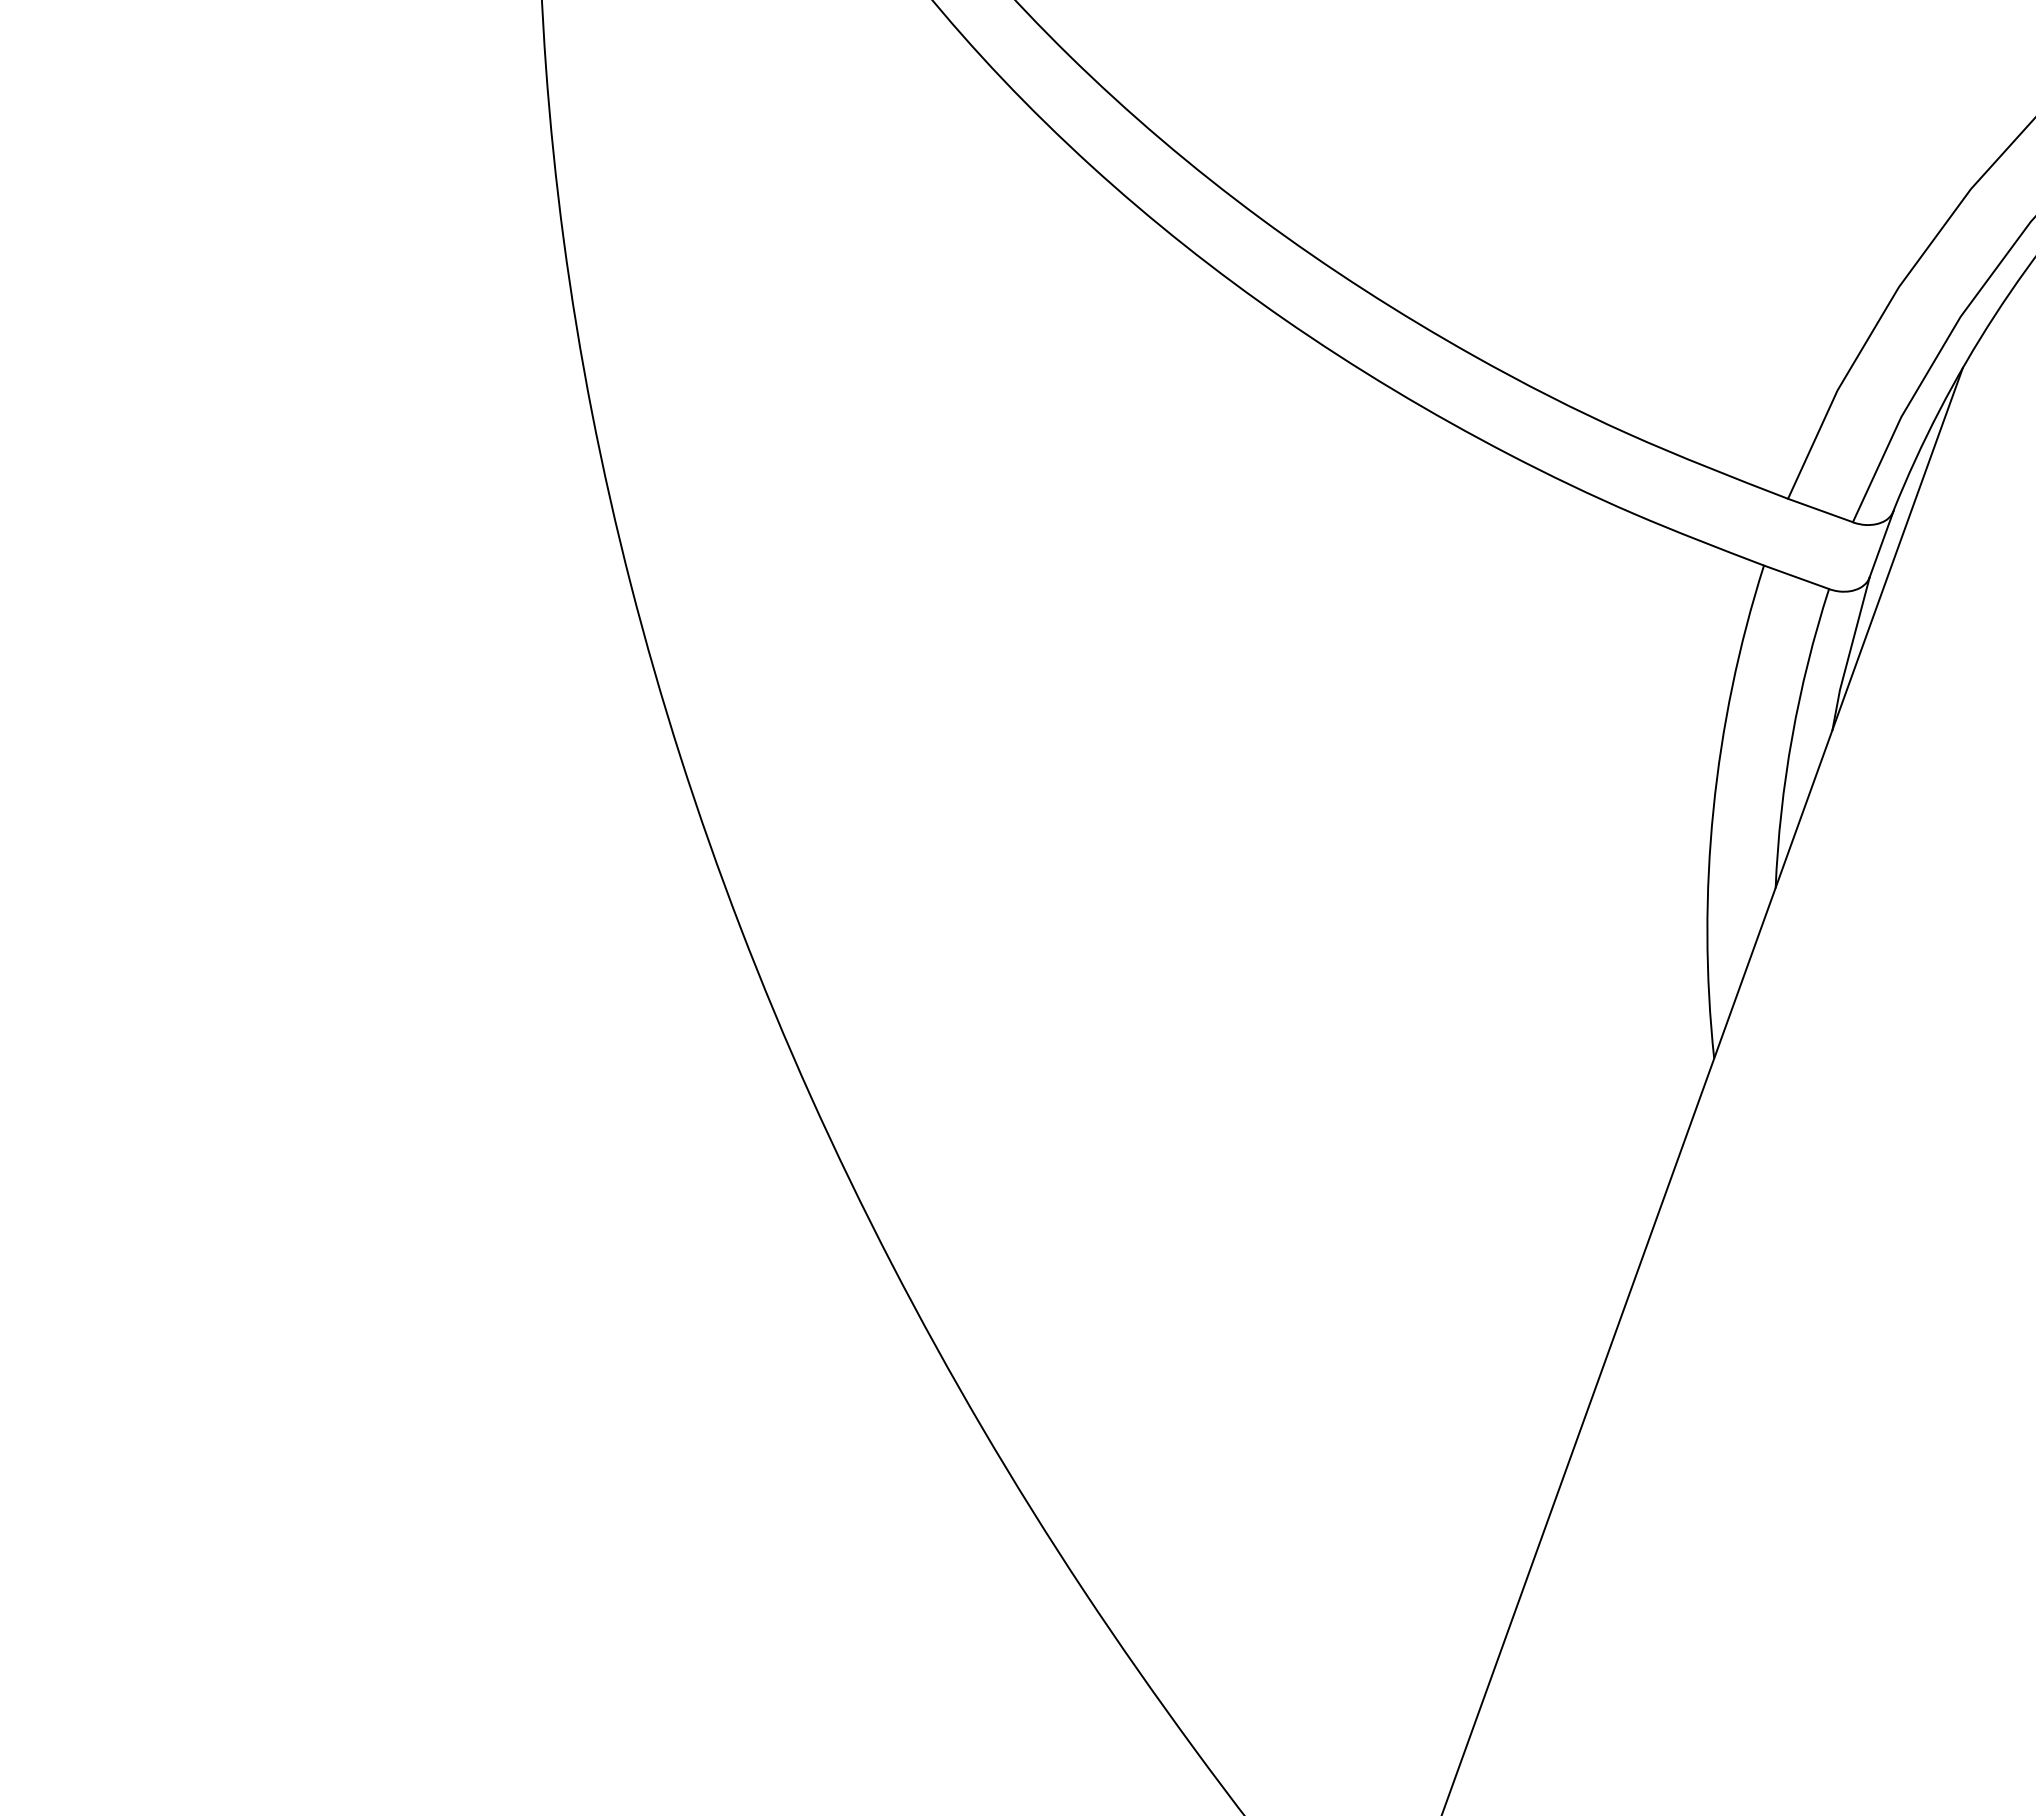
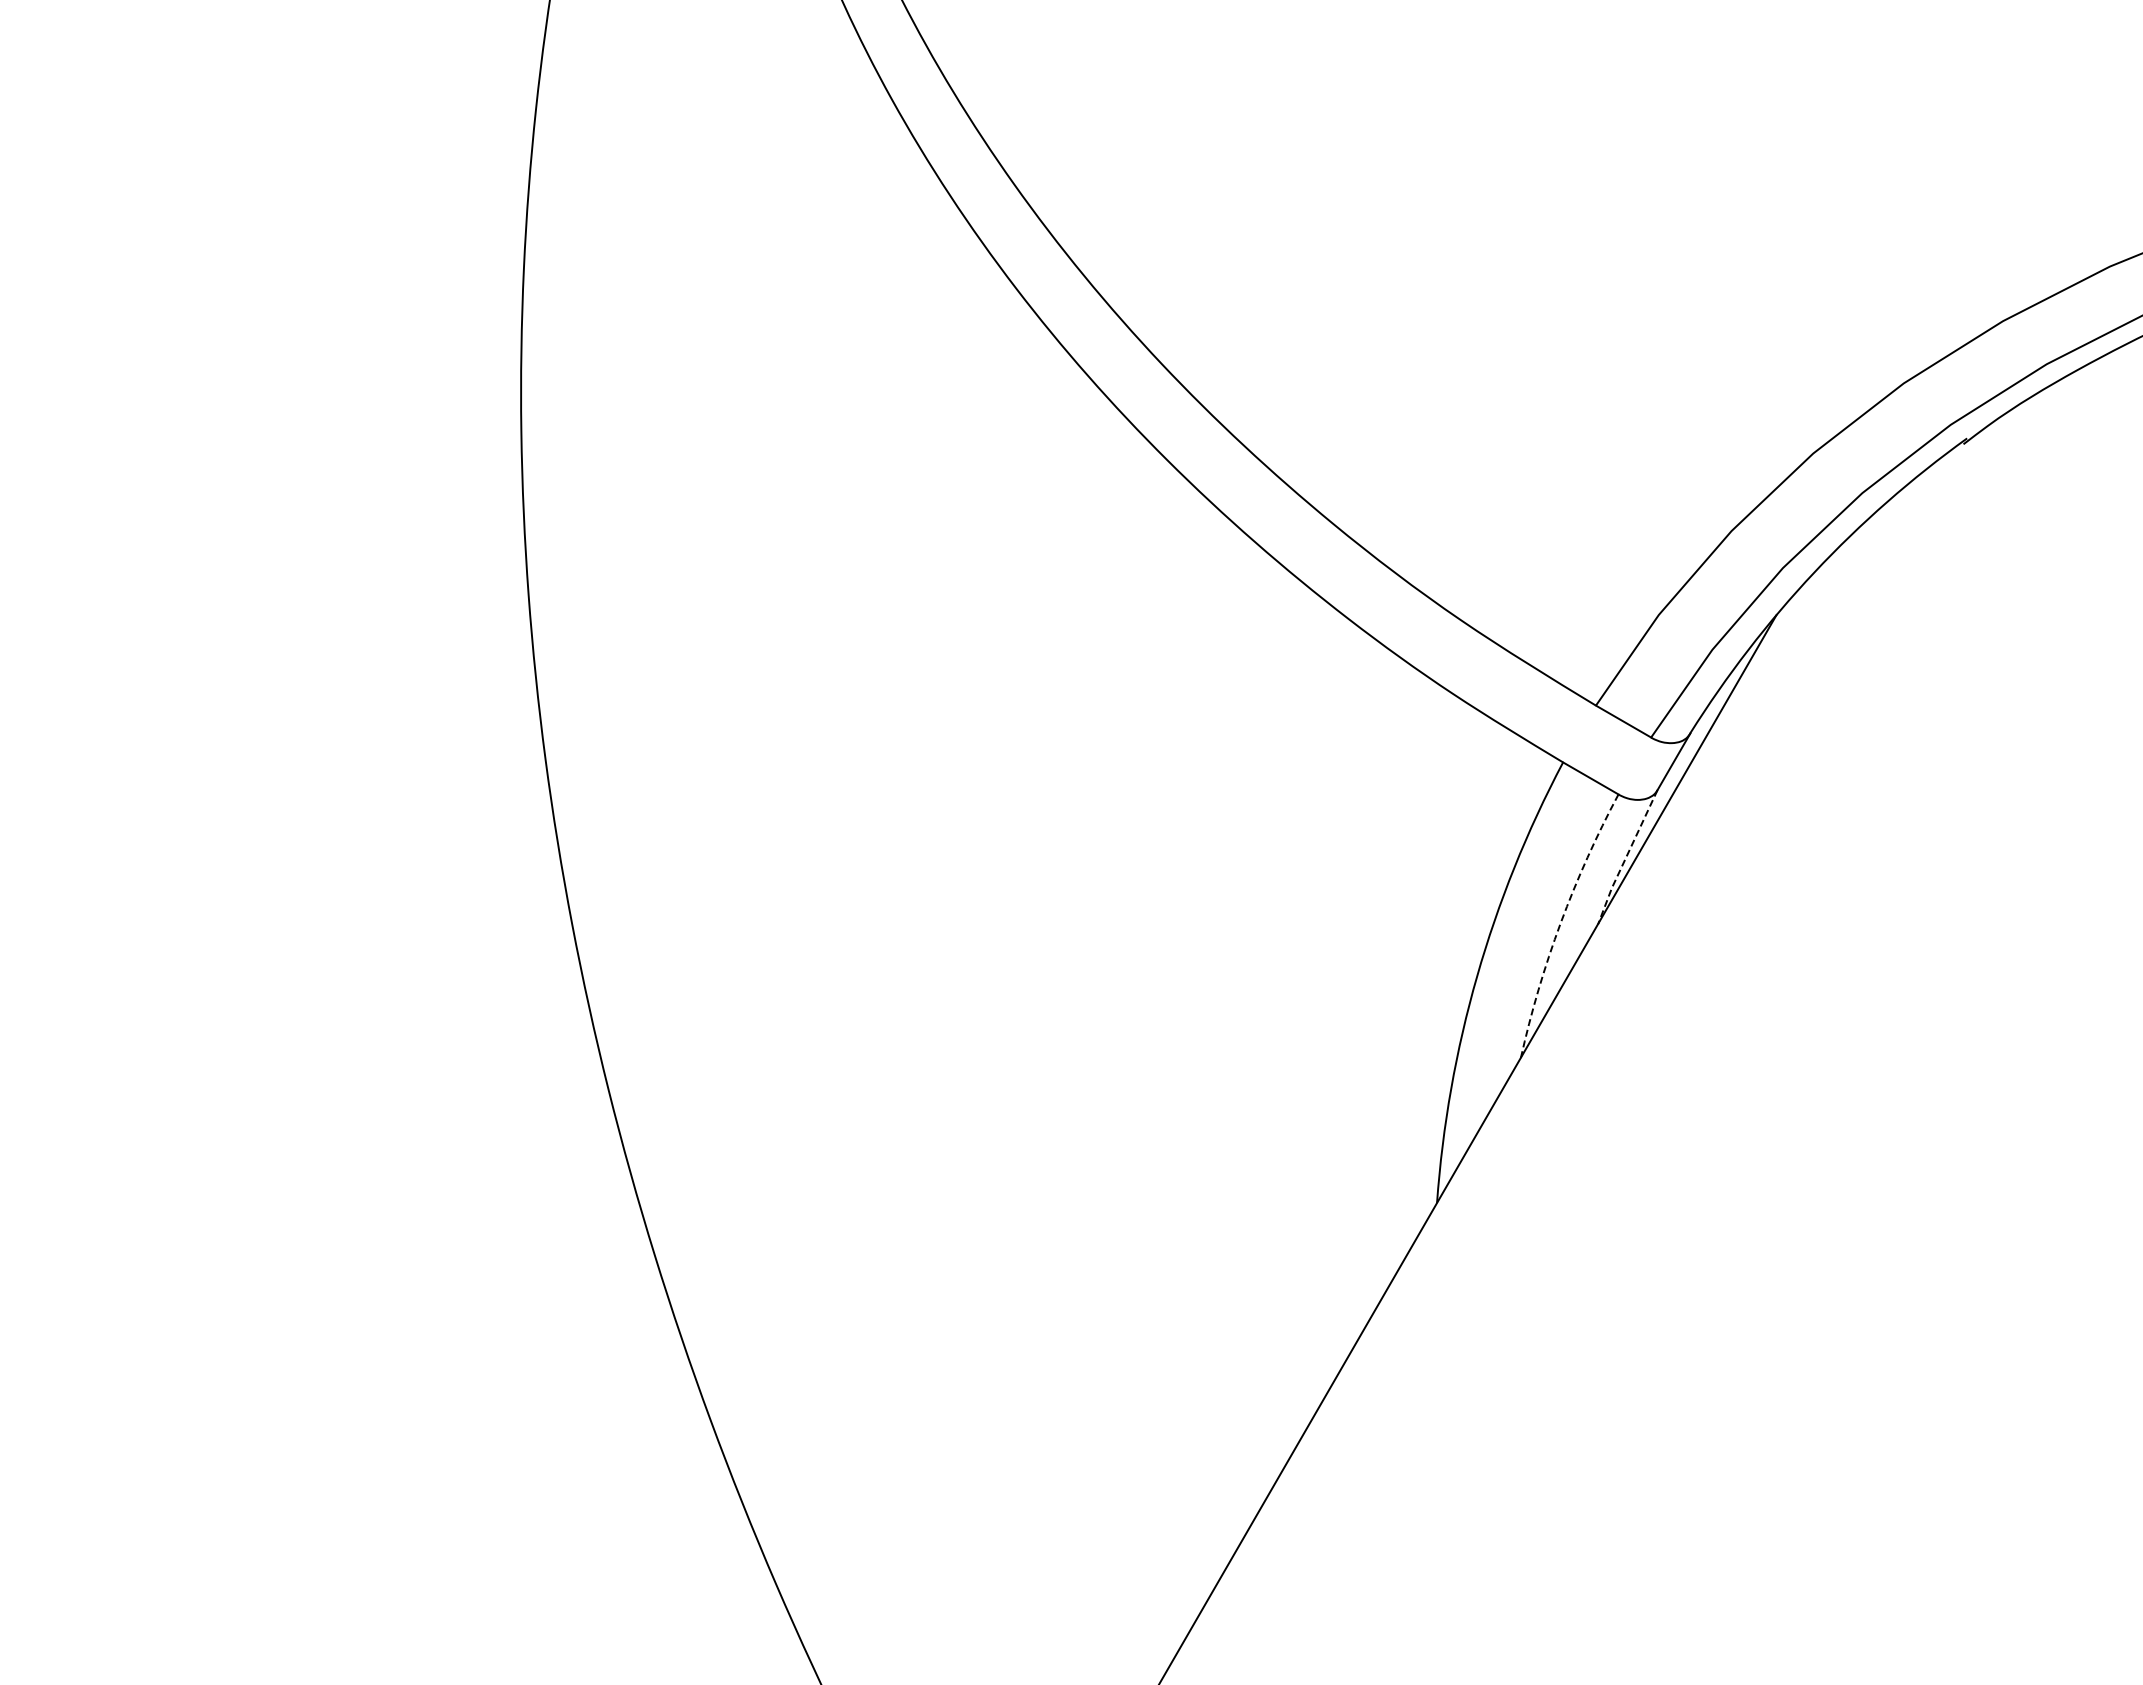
line: (1849, 654) -> (1626, 857), solid -> dashed
arc: (1792, 737) -> (1560, 923), solid -> dashed

